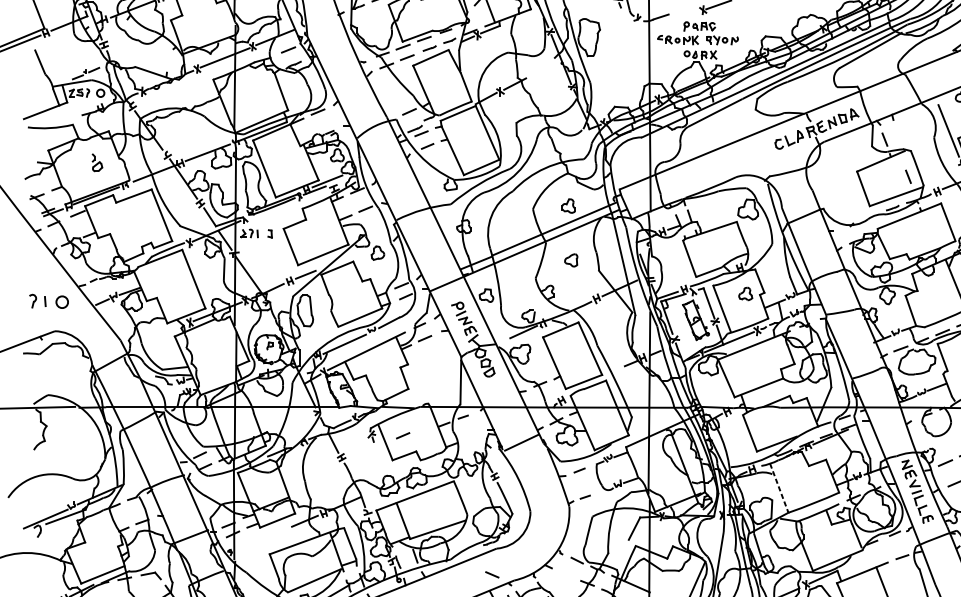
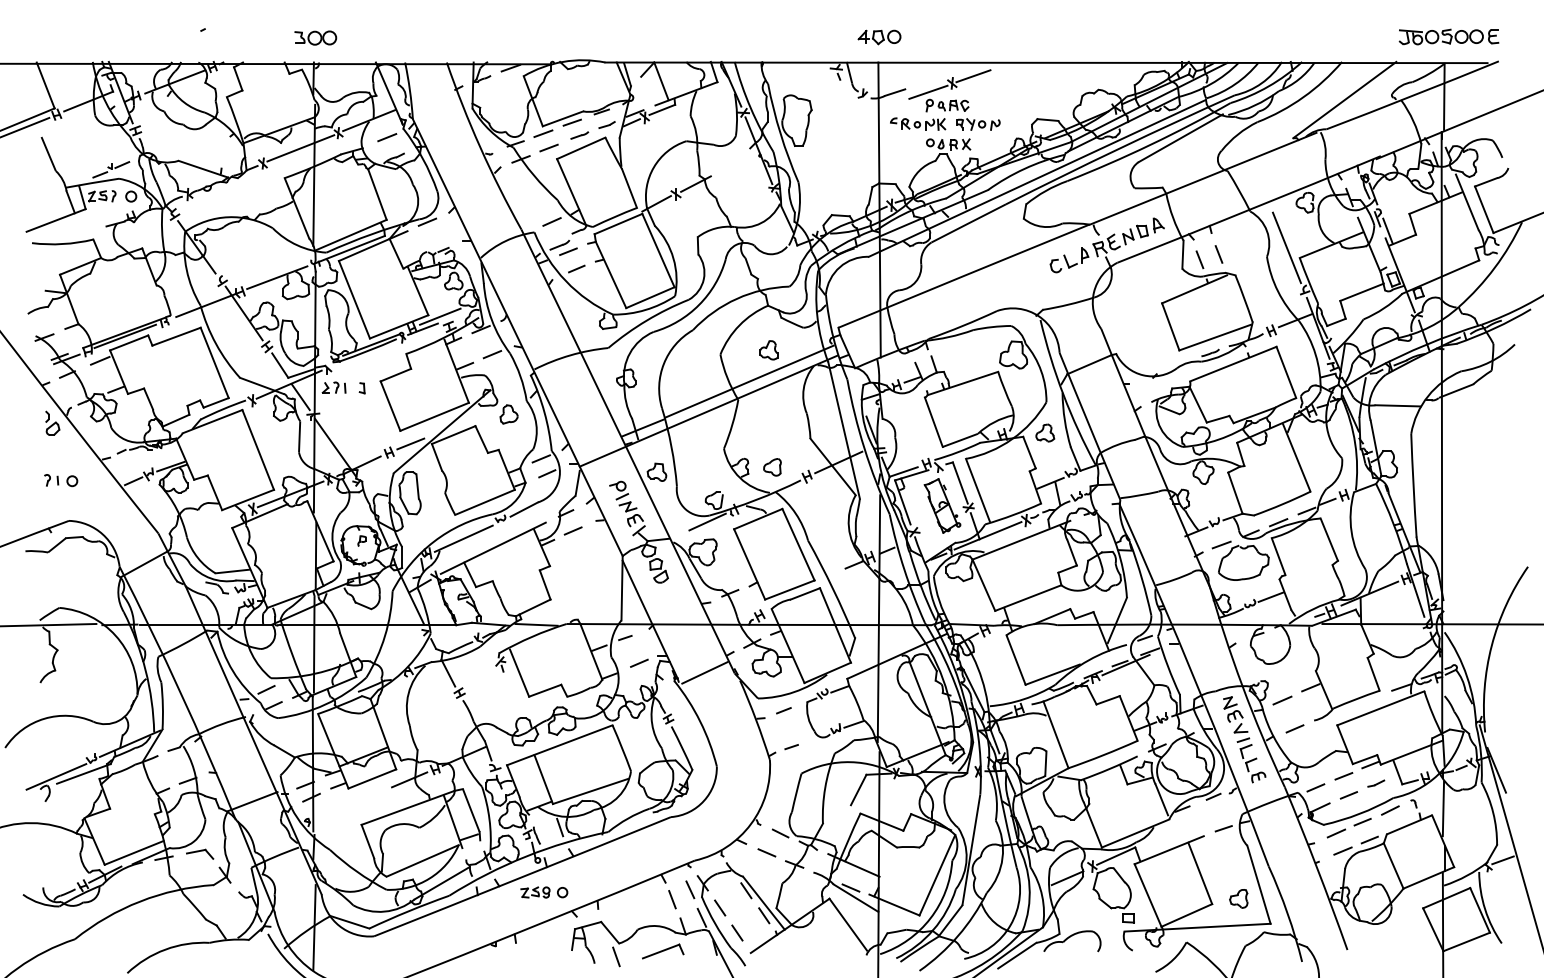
line: (685, 16) -> (928, 91), added
part: (97, 162) -> (52, 422), moved
line: (908, 176) -> (1218, 254), moved
part: (571, 260) -> (772, 467), moved
part: (745, 293) -> (1045, 432), moved
part: (49, 301) -> (61, 480), size x0.62
line: (403, 435) -> (639, 662), moved
line: (779, 487) -> (1056, 734), dashed -> solid
line: (492, 574) -> (766, 852), moved

